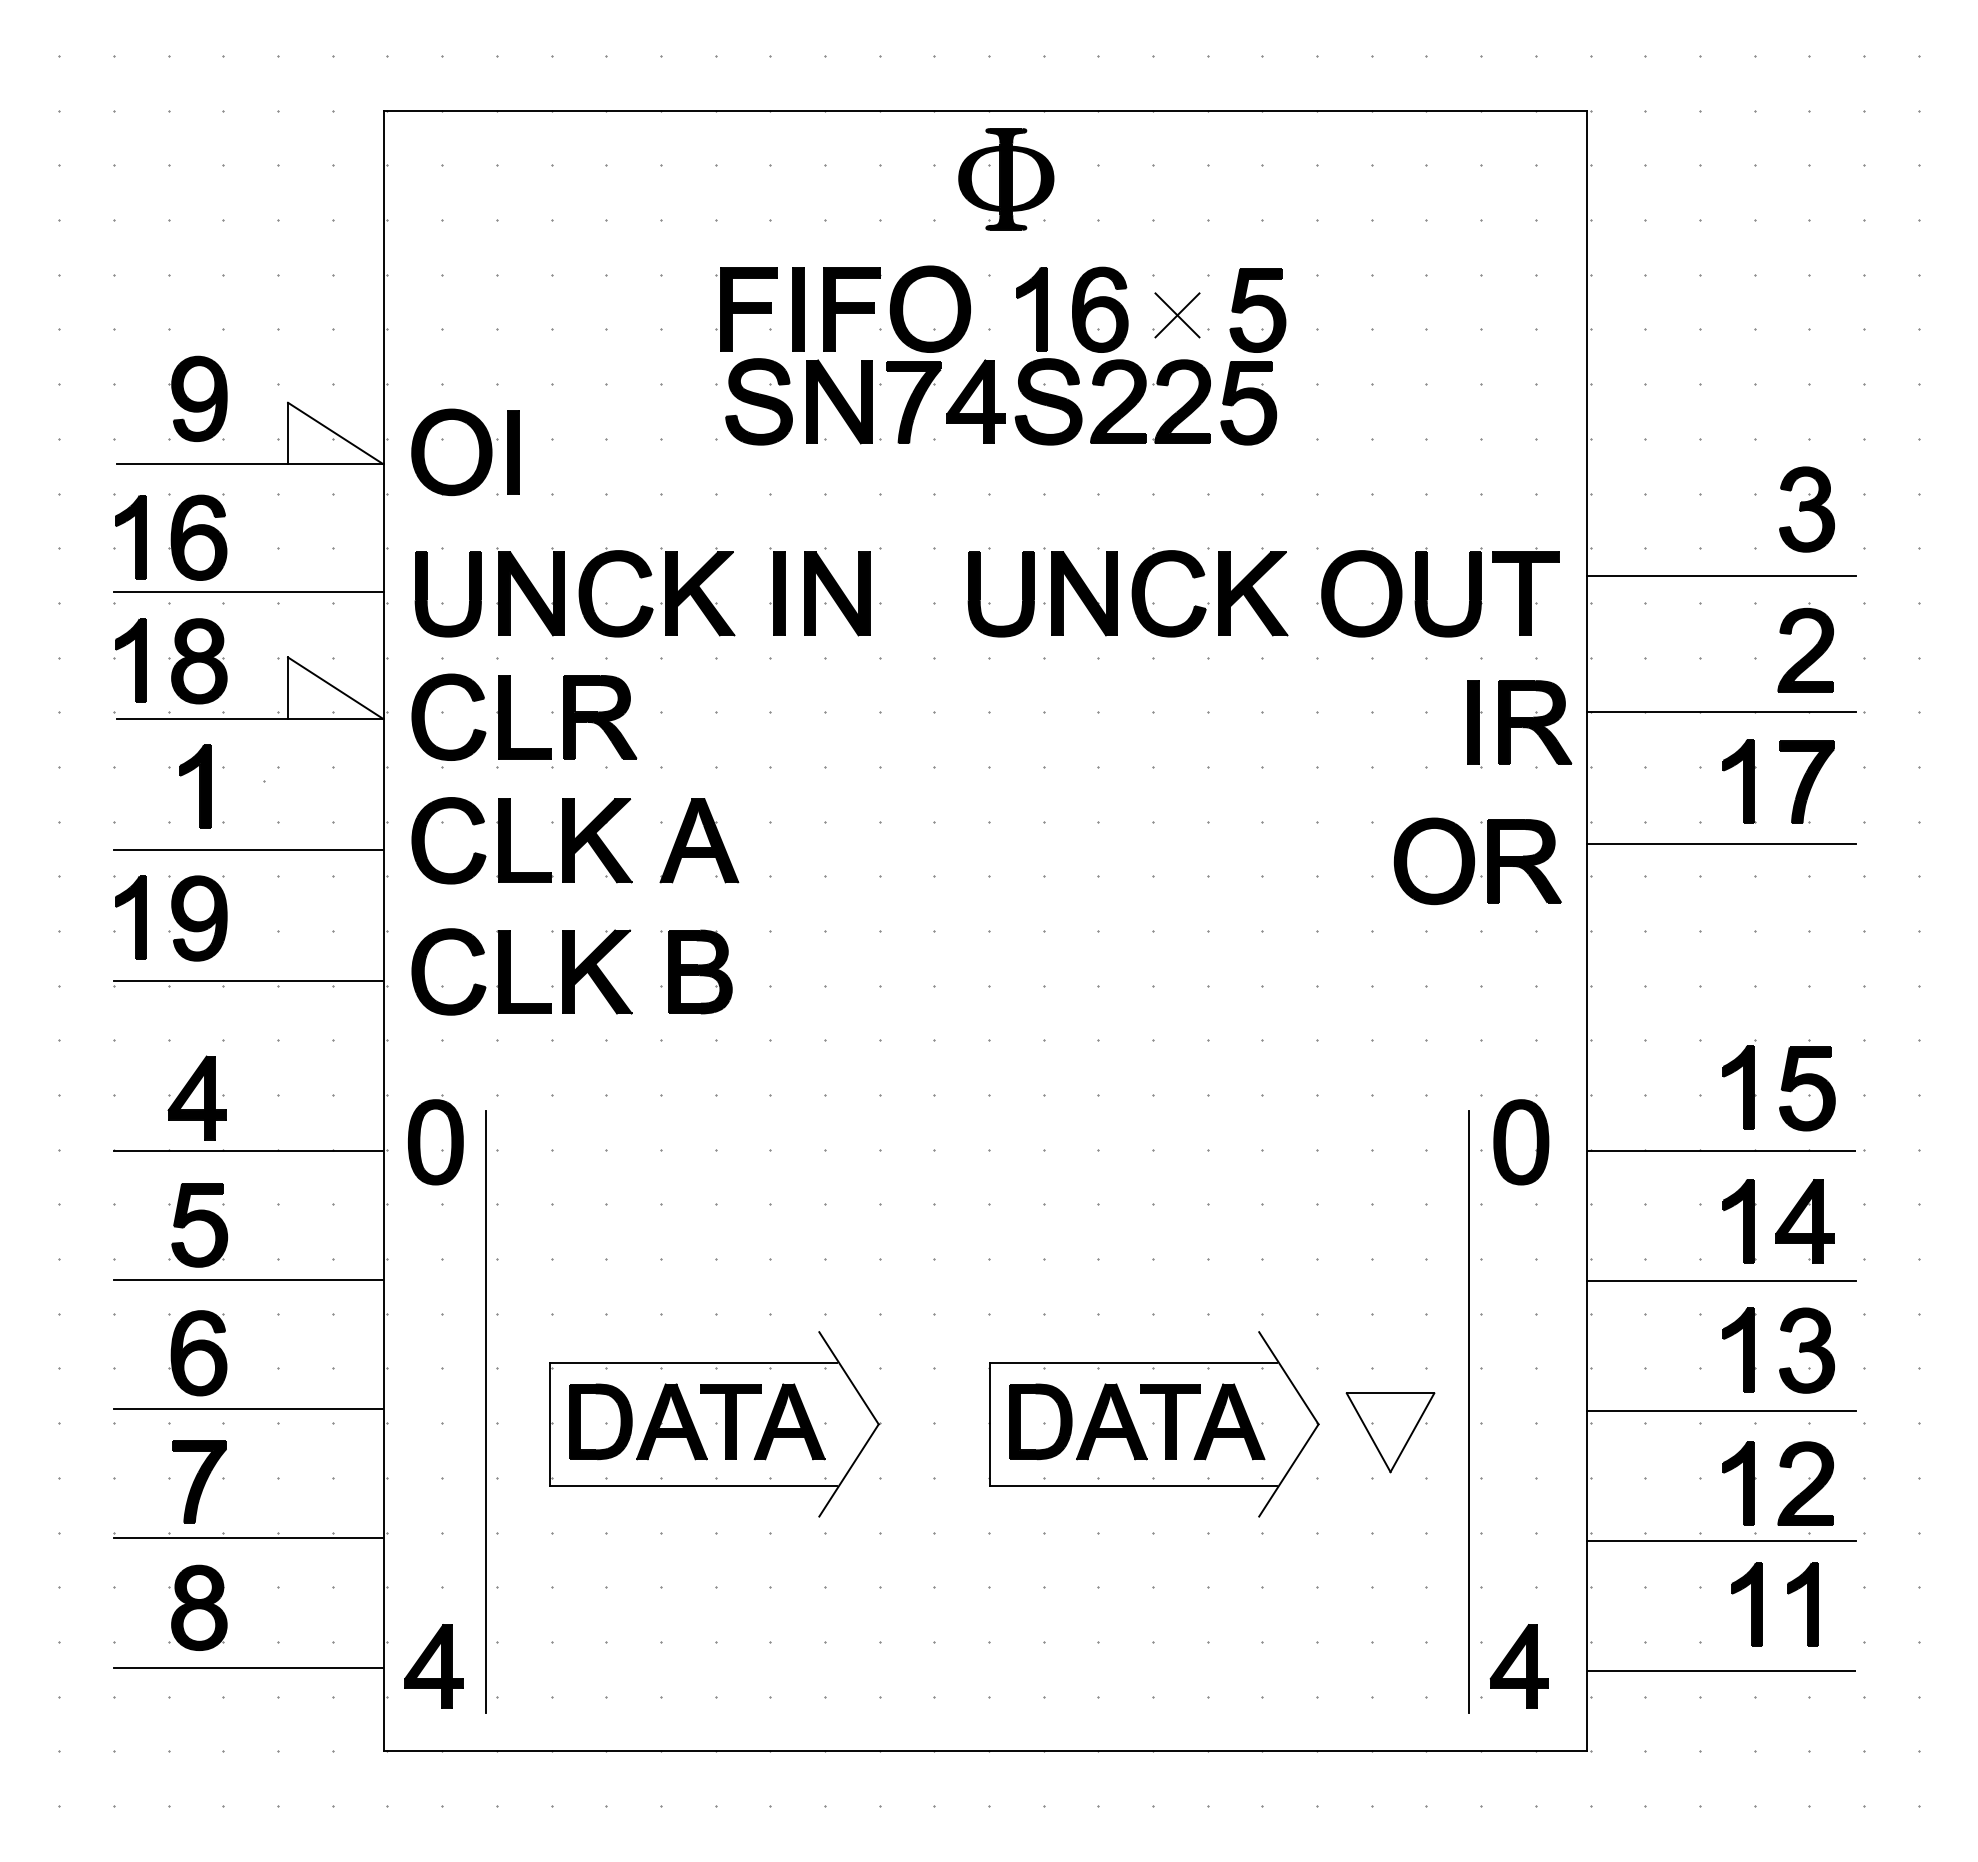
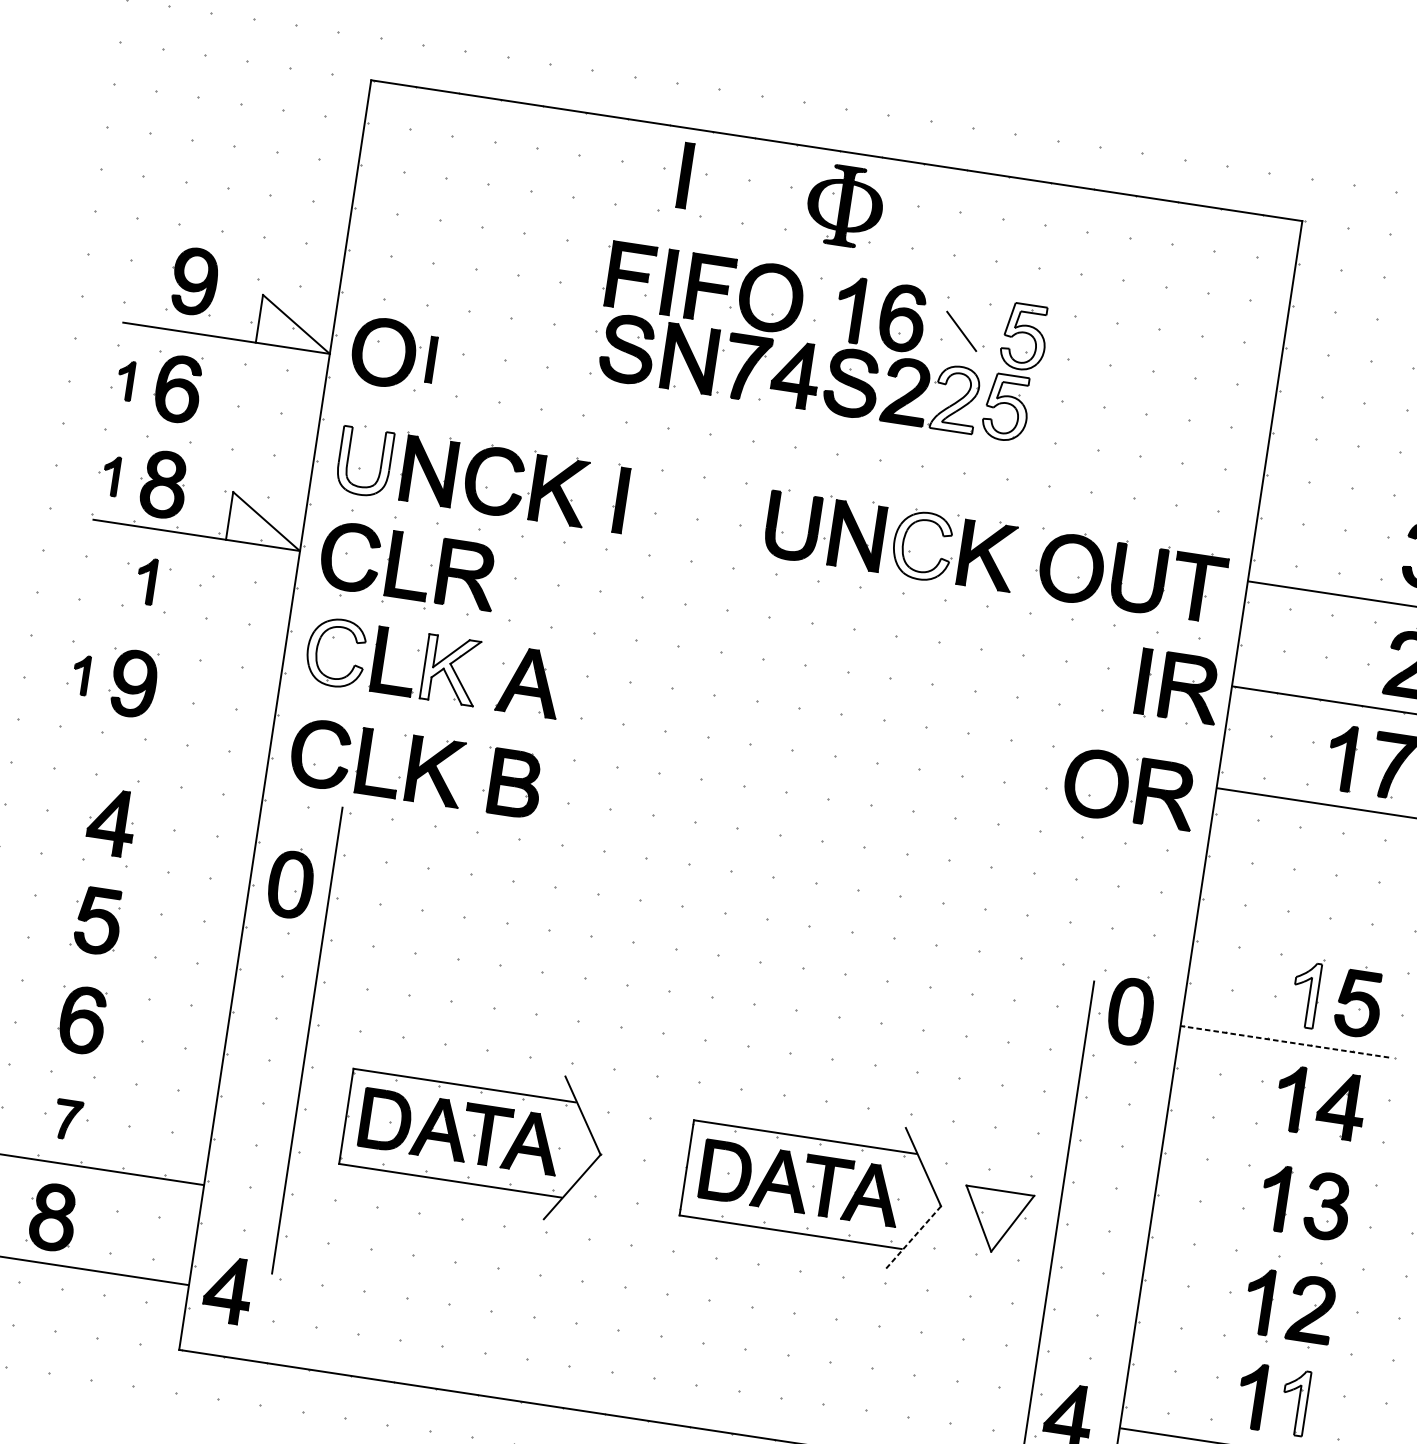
part: (798, 171) -> (685, 175), added
fill: (1257, 310) -> (1024, 337), removed
line: (1177, 315) -> (961, 331), removed
fill: (1182, 401) -> (955, 398), removed
fill: (1248, 402) -> (1006, 407), removed
part: (513, 452) -> (431, 359), size x0.7
part: (130, 537) -> (125, 380), size x0.6
line: (248, 592) -> (210, 437), removed
part: (837, 593) -> (665, 506), removed
fill: (1168, 593) -> (922, 545), removed
fill: (447, 594) -> (364, 462), removed
part: (130, 660) -> (110, 476), size x0.6
part: (195, 786) -> (146, 581), size x0.7
fill: (448, 840) -> (335, 652), removed
fill: (597, 840) -> (451, 669), removed
line: (248, 849) -> (180, 636), removed
part: (130, 917) -> (80, 674), size x0.6
line: (248, 980) -> (164, 737), removed
fill: (1738, 1087) -> (1305, 994), removed
line: (248, 1150) -> (144, 869), removed
line: (1721, 1150) -> (1284, 1041), solid -> dashed
line: (248, 1279) -> (129, 968), removed
line: (1721, 1280) -> (1269, 1142), removed
line: (248, 1409) -> (114, 1069), removed
line: (1721, 1410) -> (1254, 1242), removed
line: (485, 1411) -> (306, 1040), moved
line: (1288, 1470) -> (912, 1238), solid -> dashed
part: (199, 1481) -> (68, 1119), size x0.6
line: (1721, 1540) -> (1239, 1343), removed
fill: (1802, 1604) -> (1294, 1402), removed

